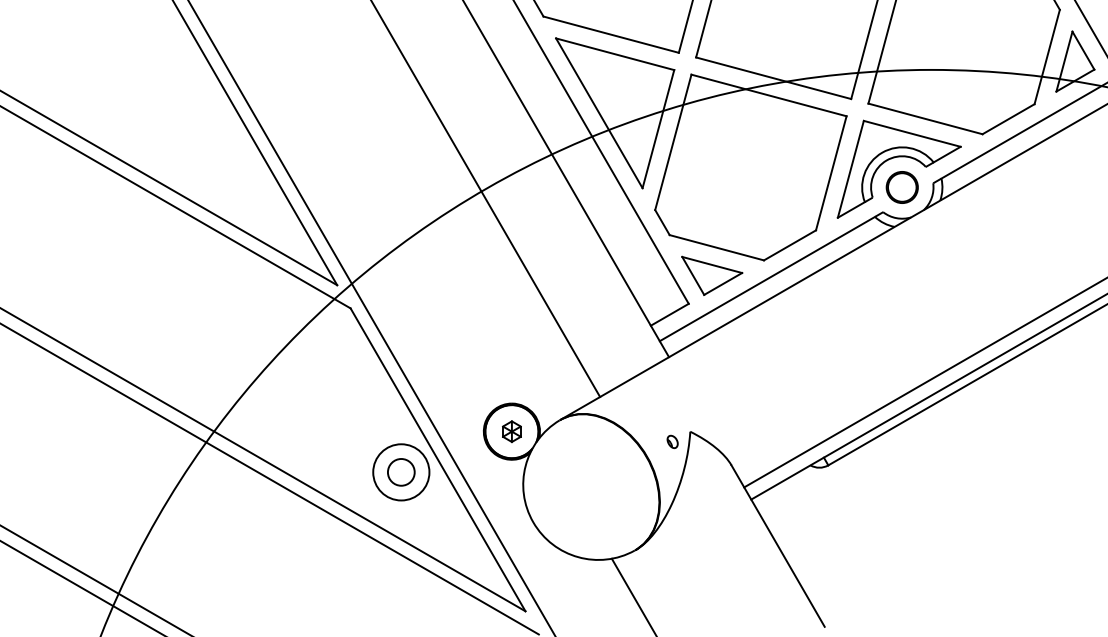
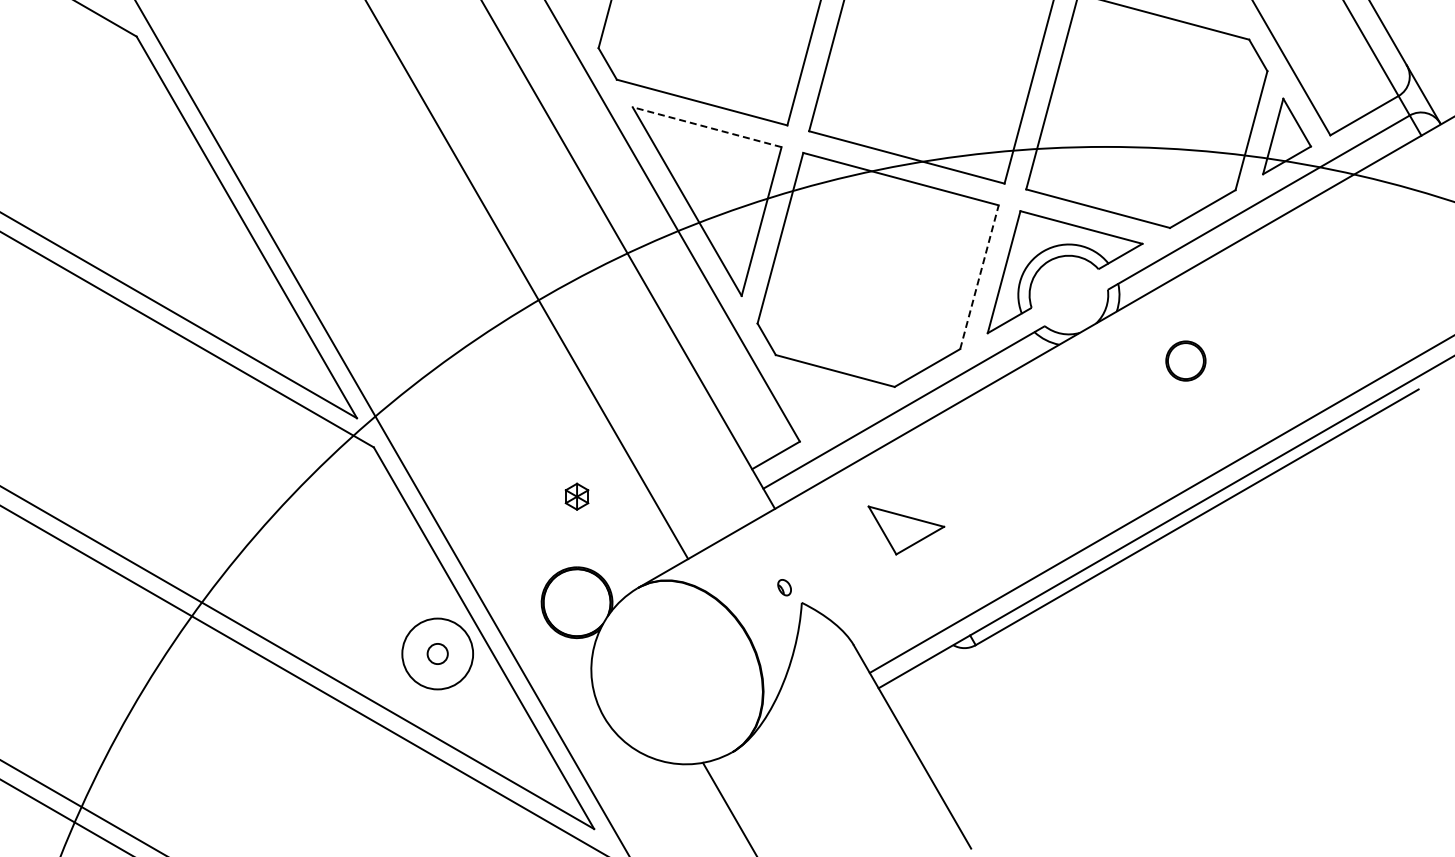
line: (614, 54) -> (706, 127), solid -> dashed
line: (831, 172) -> (979, 276), solid -> dashed
circle: (901, 187) -> (1185, 360), moved
part: (712, 275) -> (906, 530), moved
part: (511, 431) -> (576, 496), moved
part: (672, 441) -> (784, 587), moved
circle: (401, 471) -> (437, 653), size x0.6

